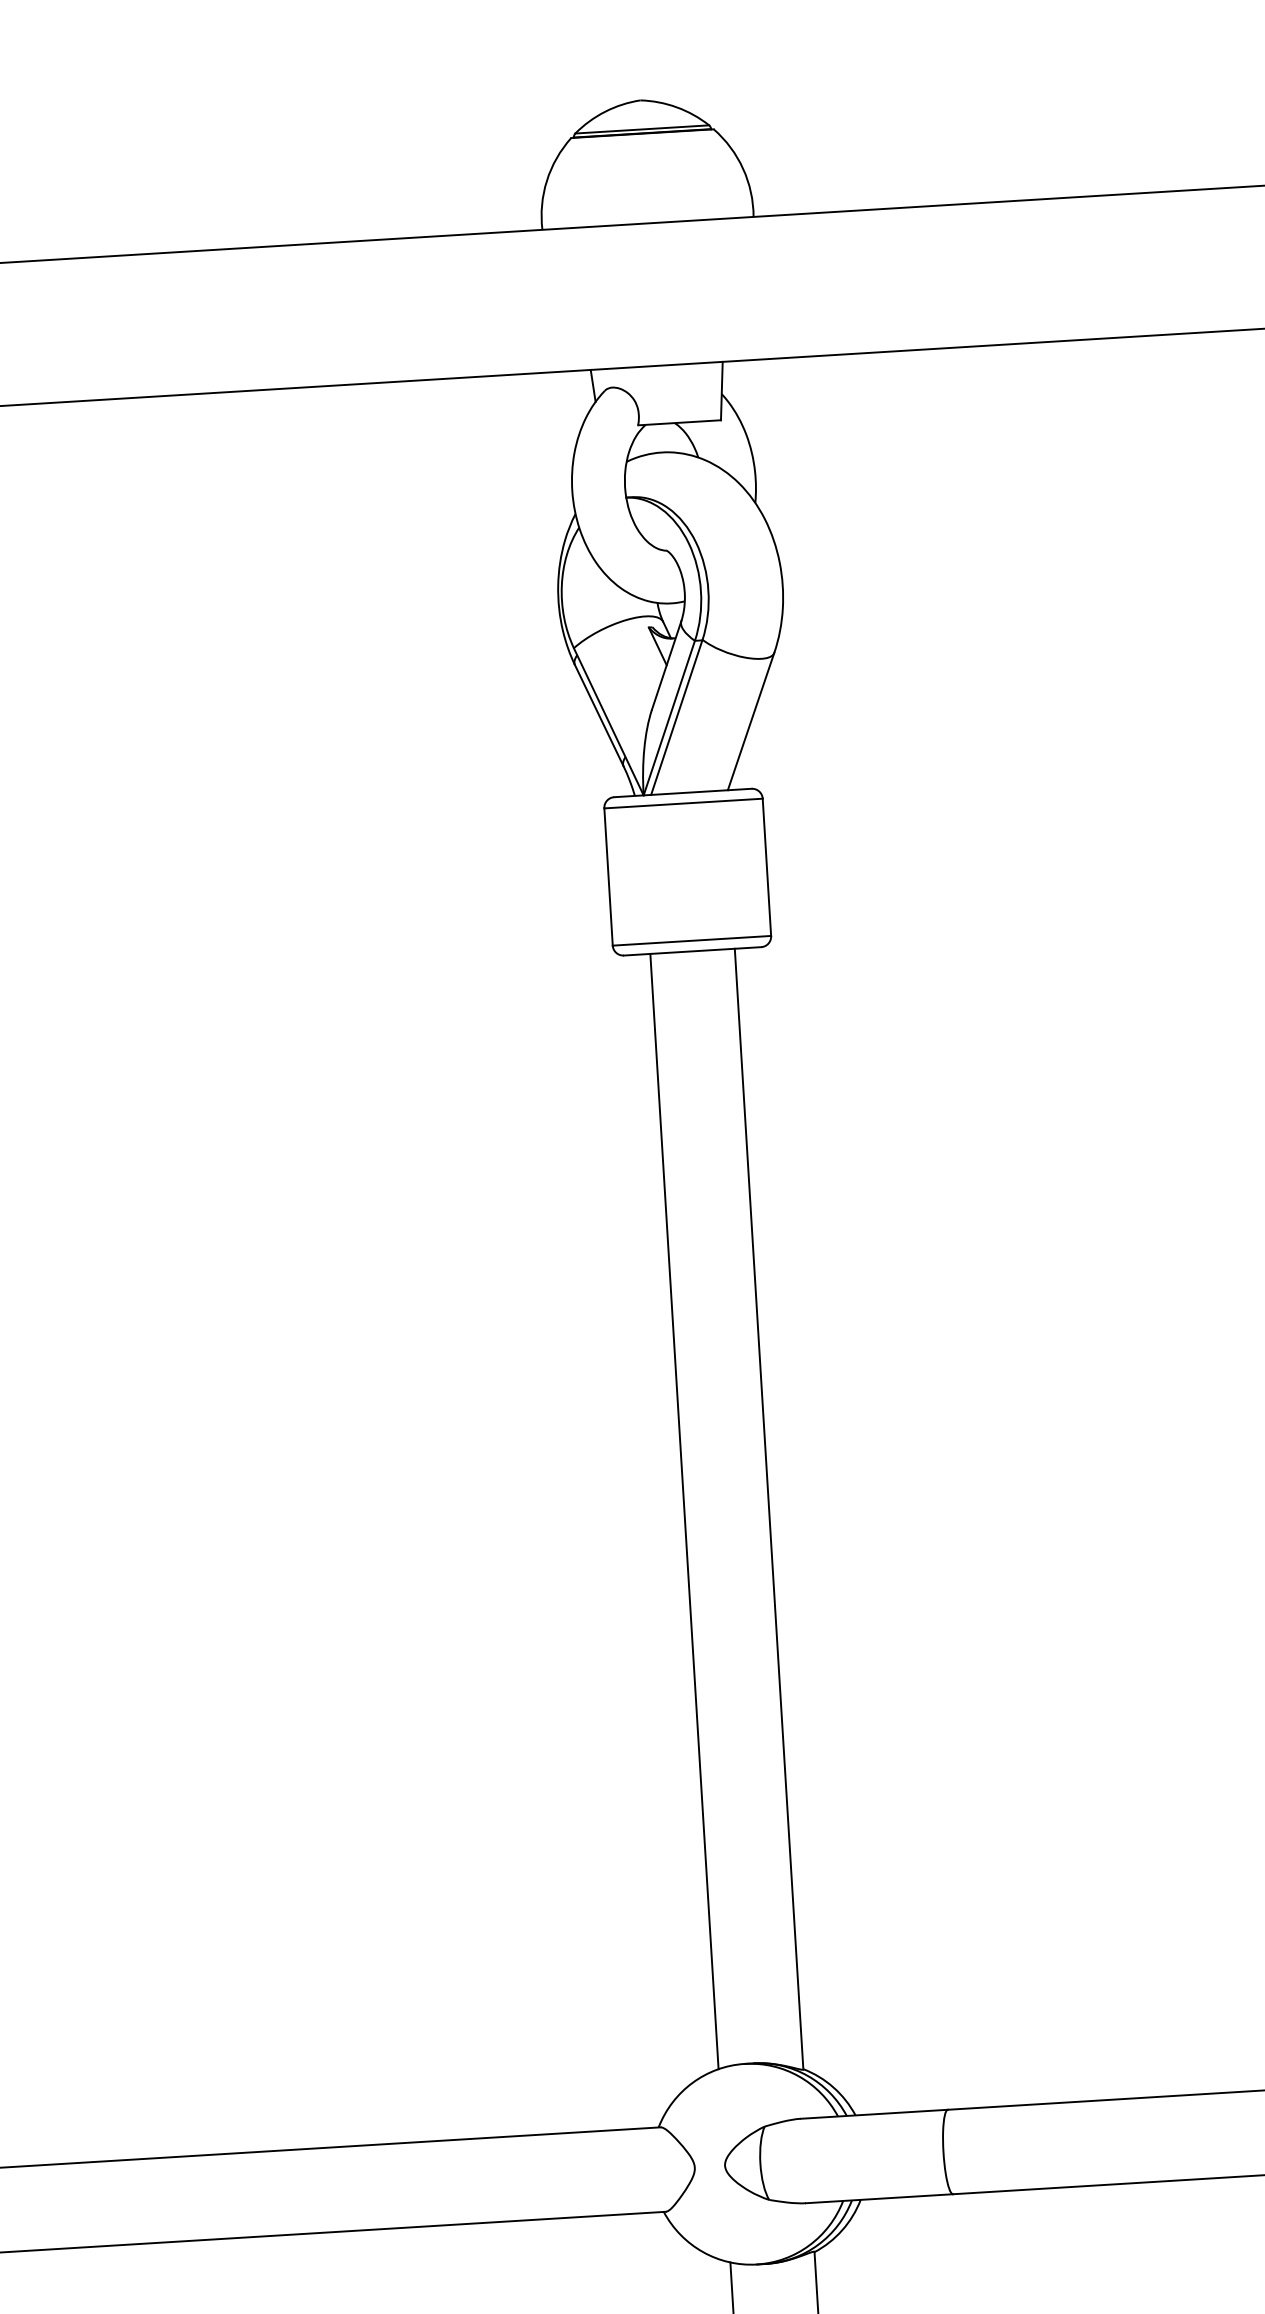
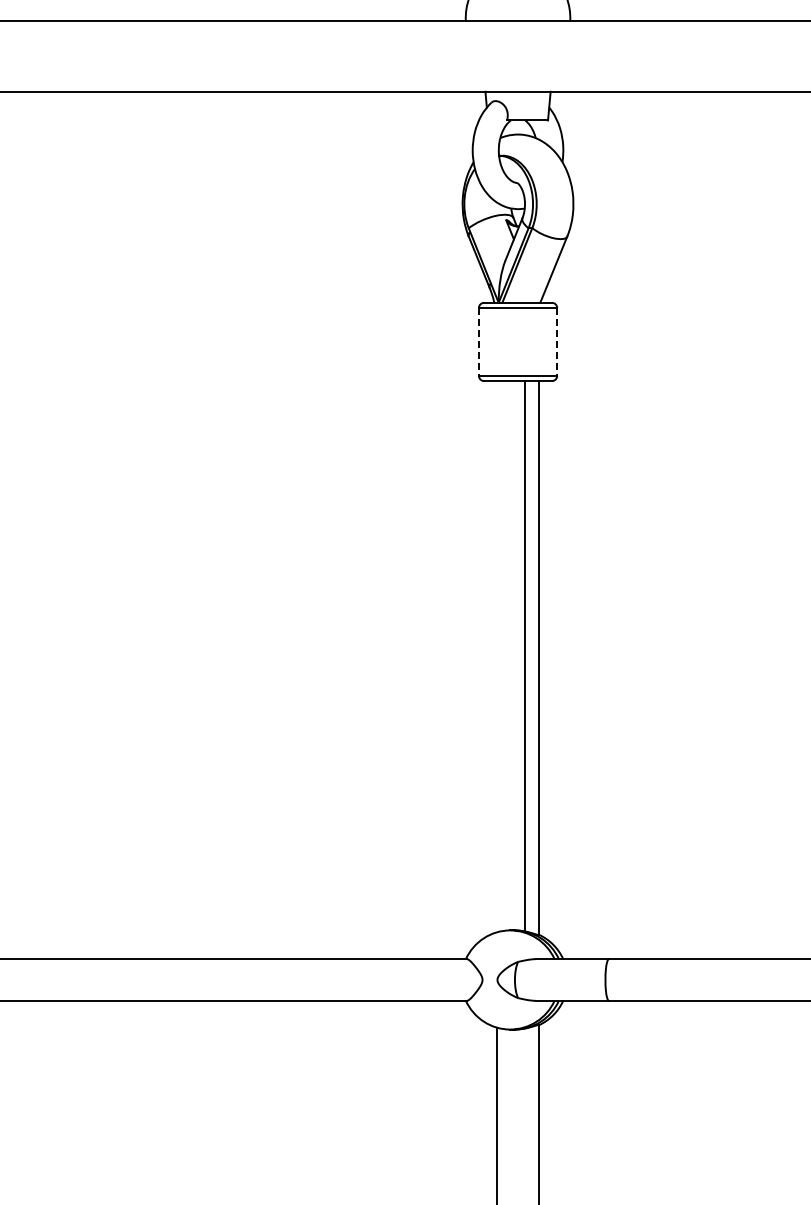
line: (767, 866) -> (557, 341), solid -> dashed
line: (607, 876) -> (478, 341), solid -> dashed
line: (685, 1511) -> (525, 656), moved

